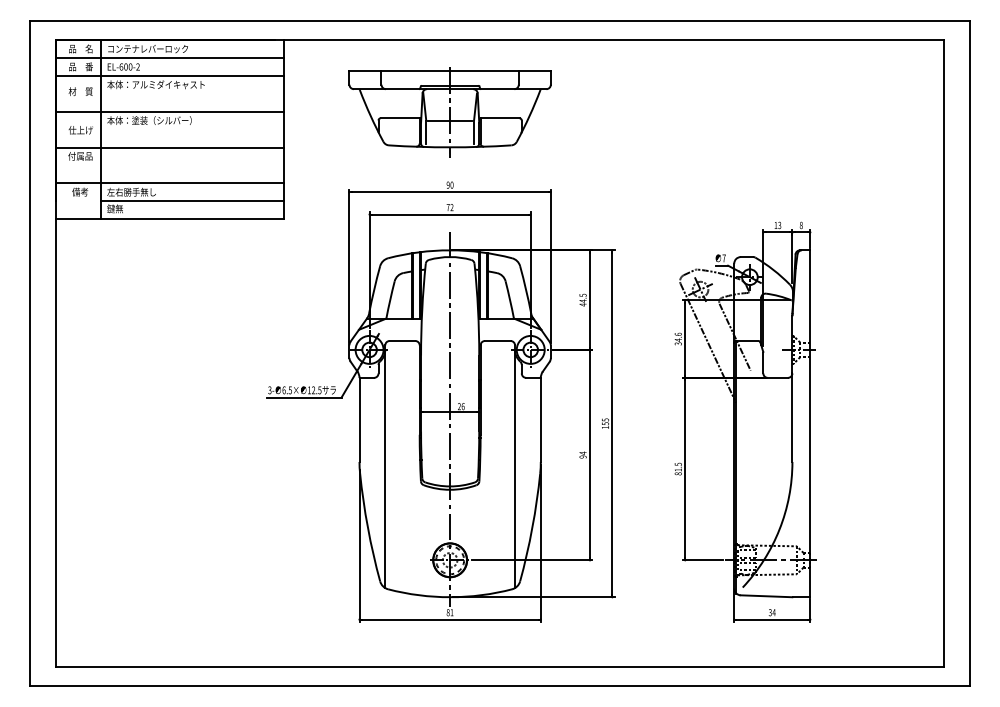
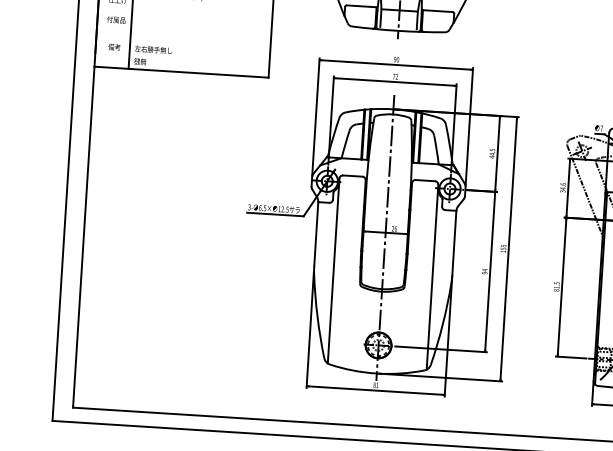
line: (169, 147) -> (184, 17), removed
line: (169, 183) -> (182, 44), removed
line: (192, 201) -> (199, 59), removed

